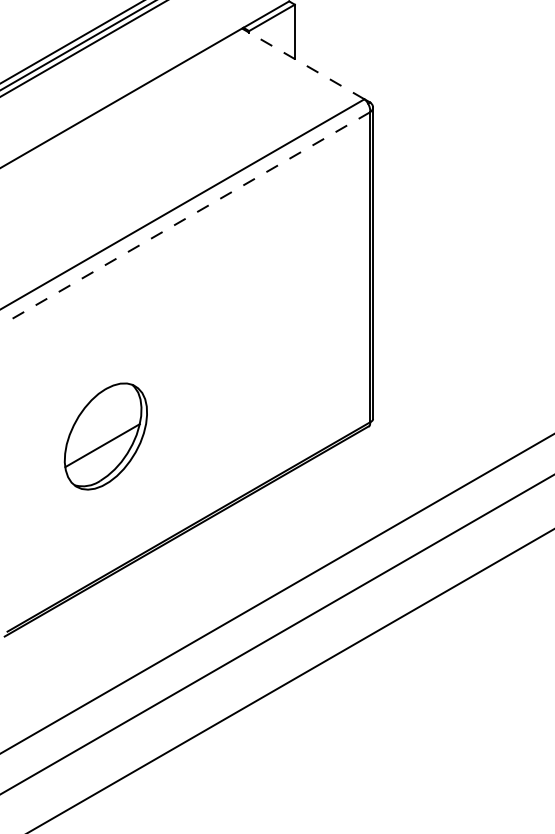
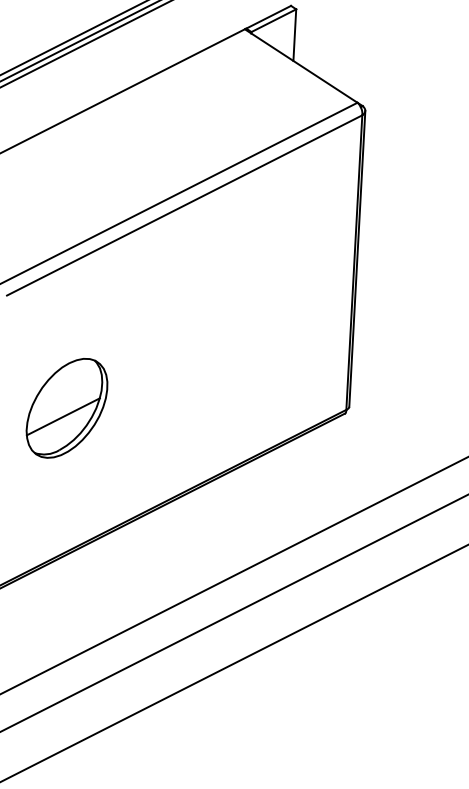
line: (303, 63) -> (301, 65), dashed -> solid
line: (188, 217) -> (184, 206), dashed -> solid
part: (105, 436) -> (66, 408), moved

